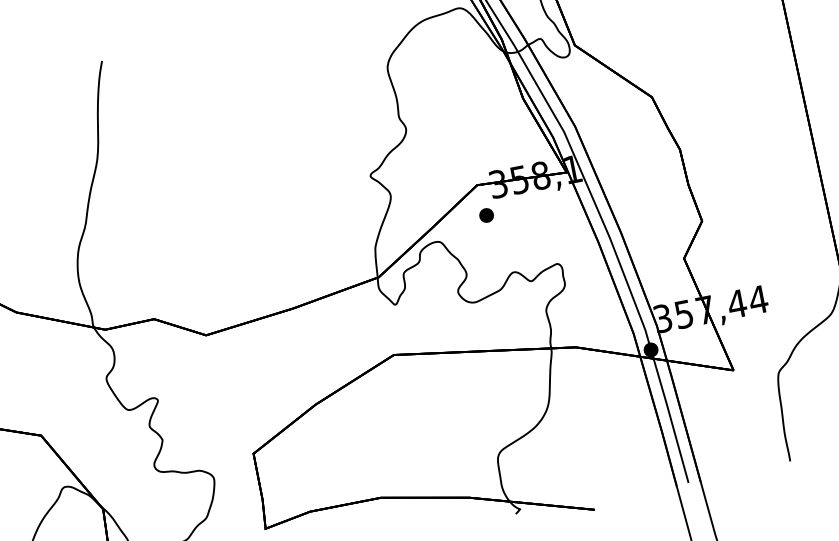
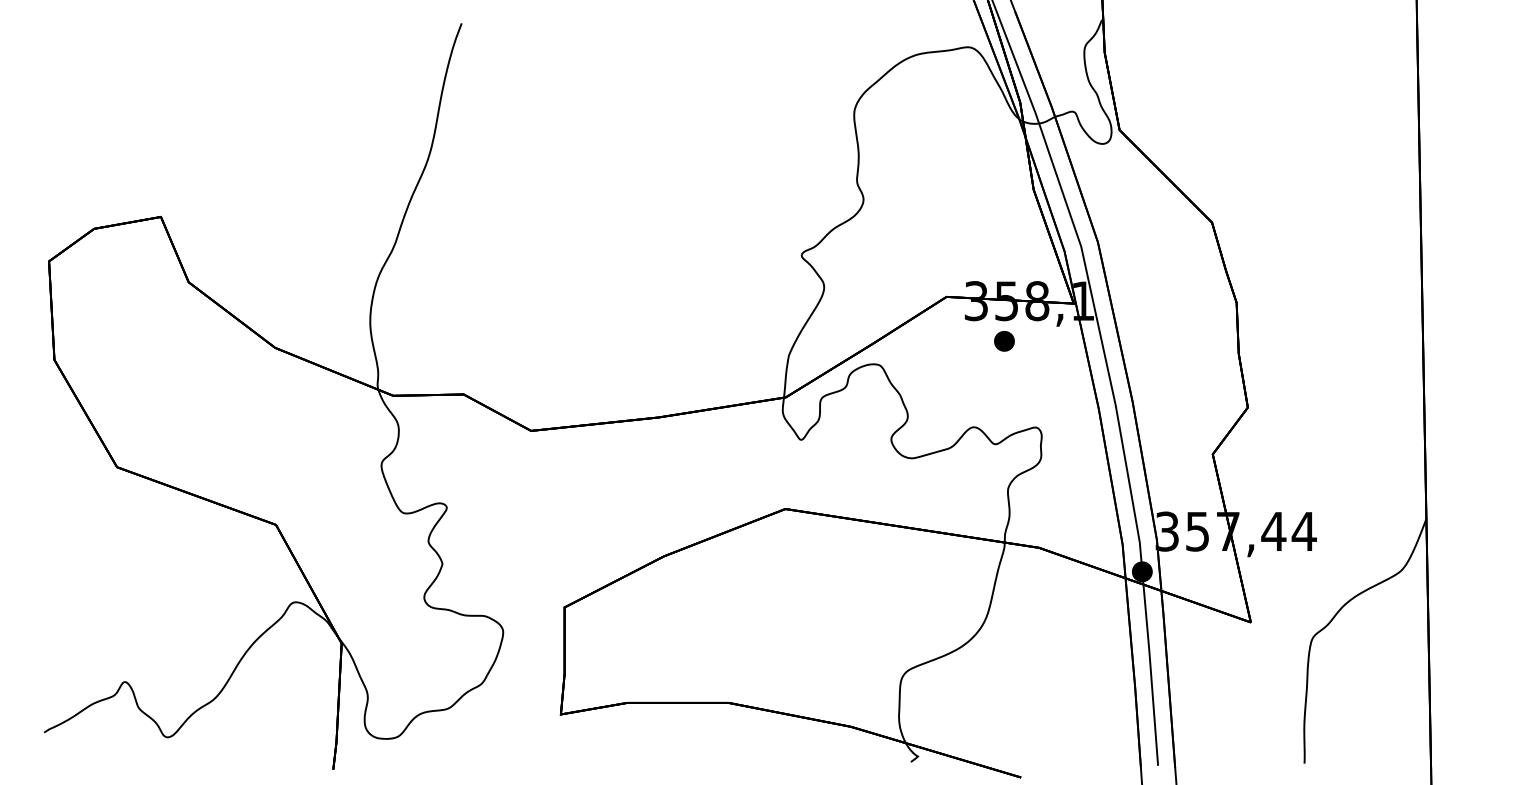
part: (486, 215) -> (1004, 341), moved

